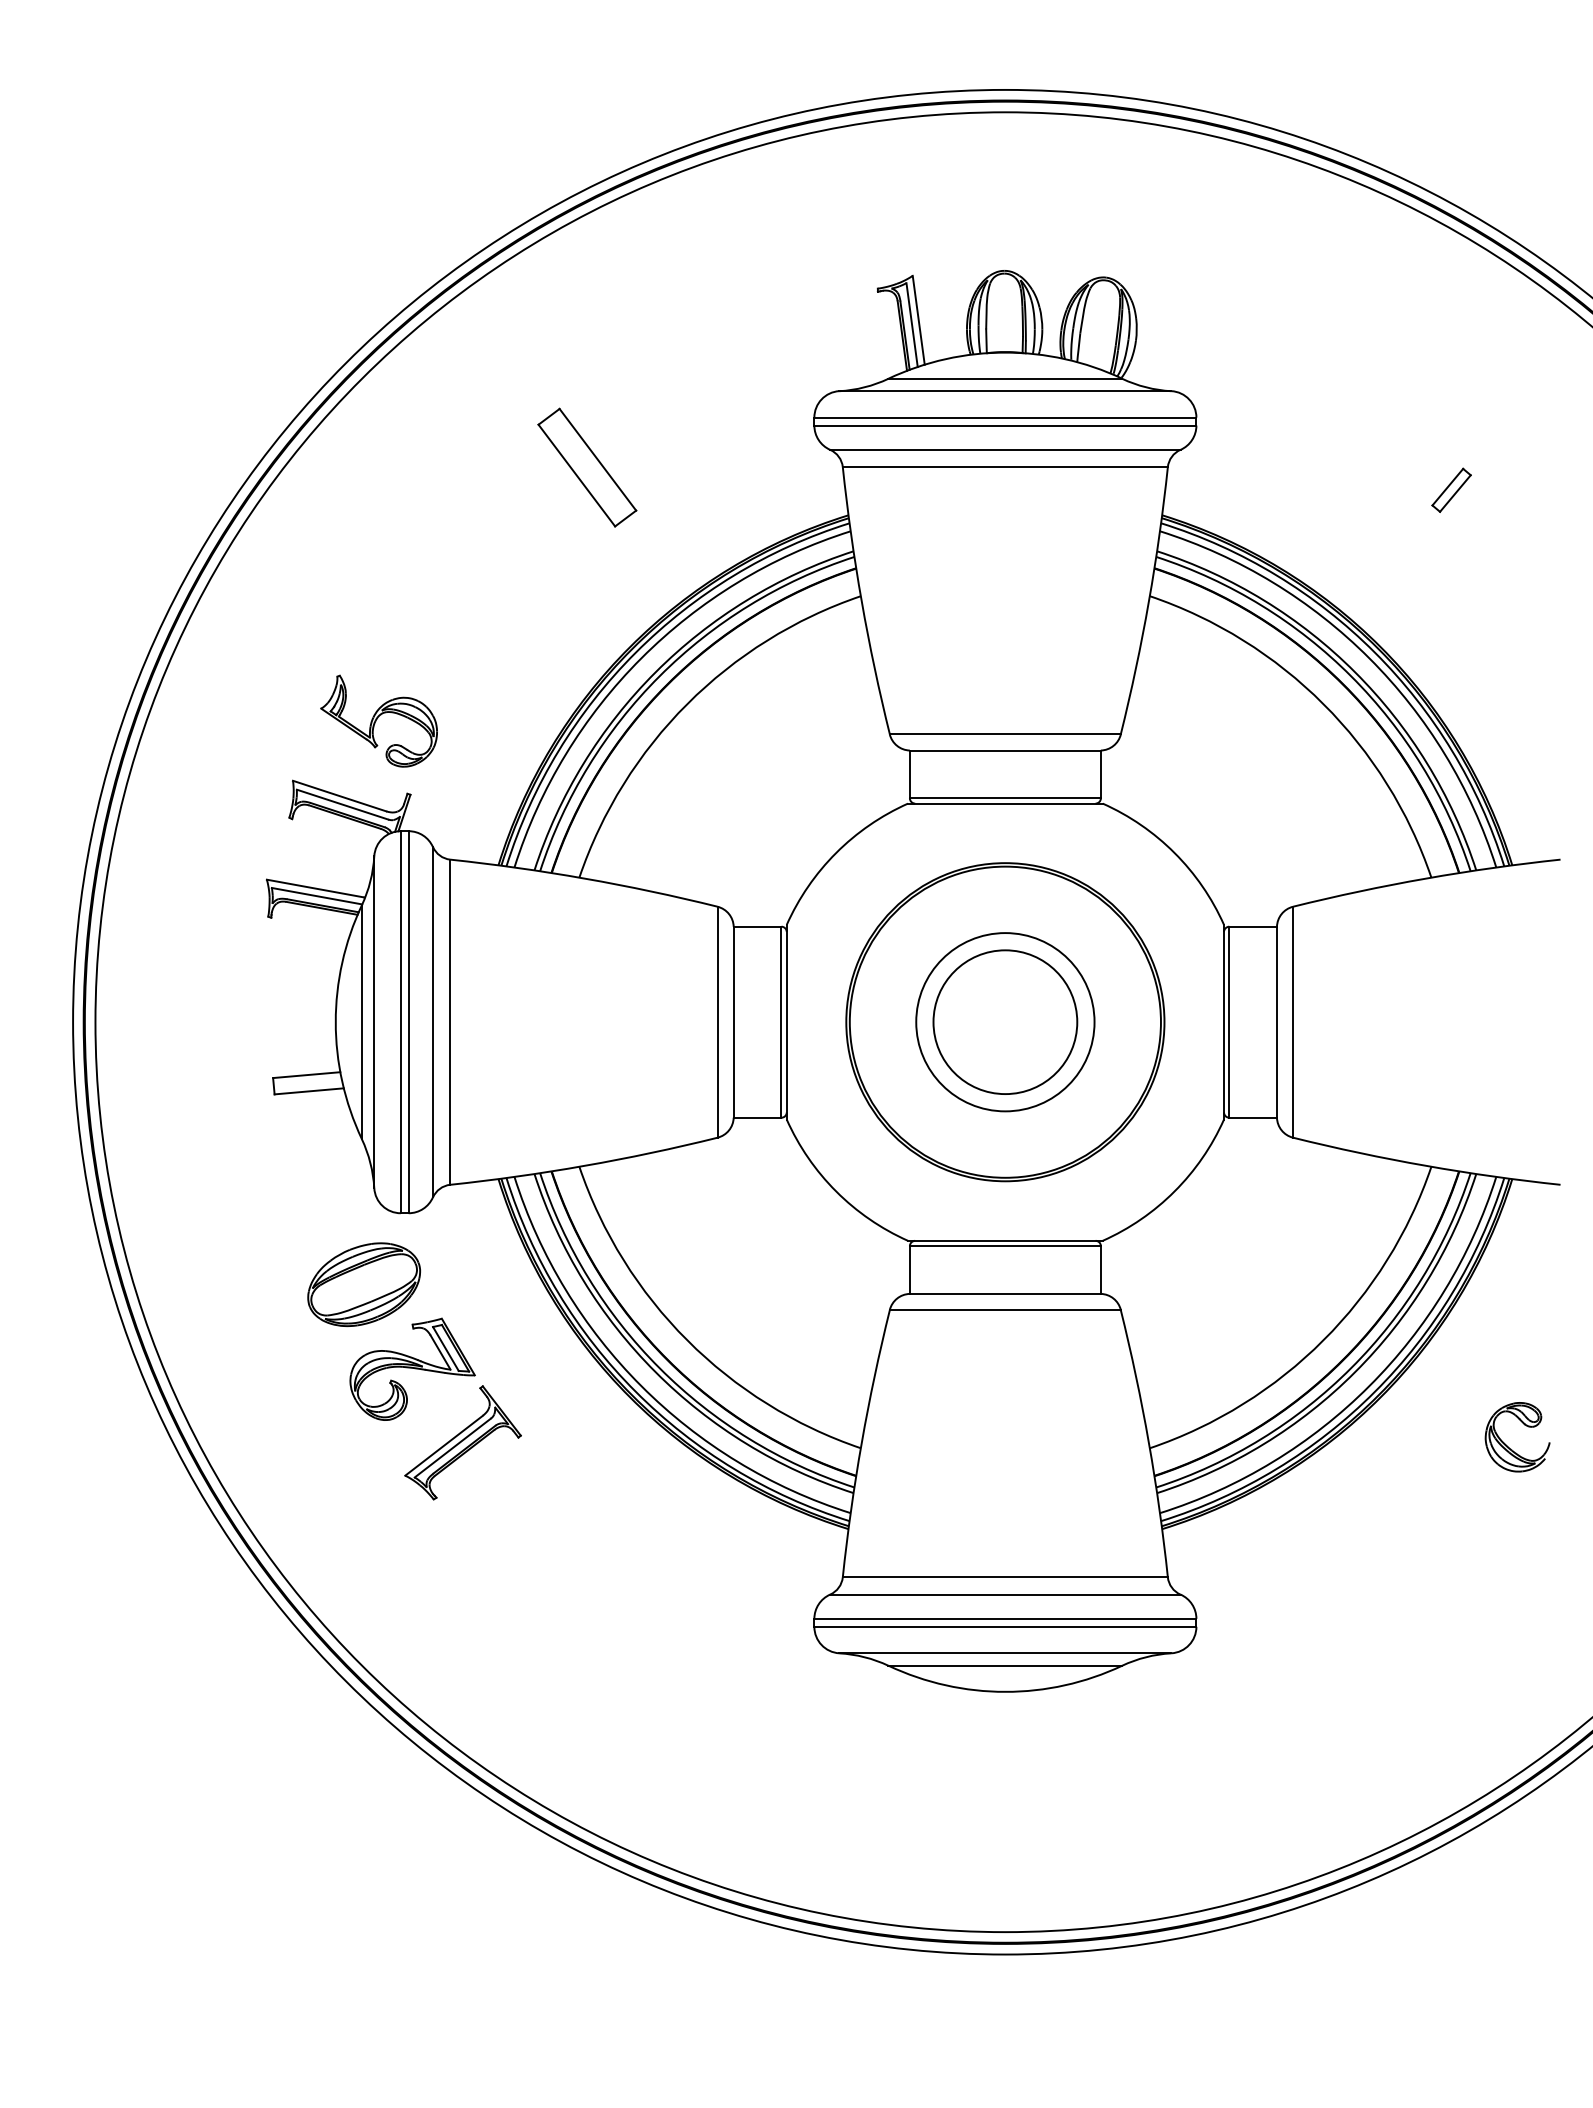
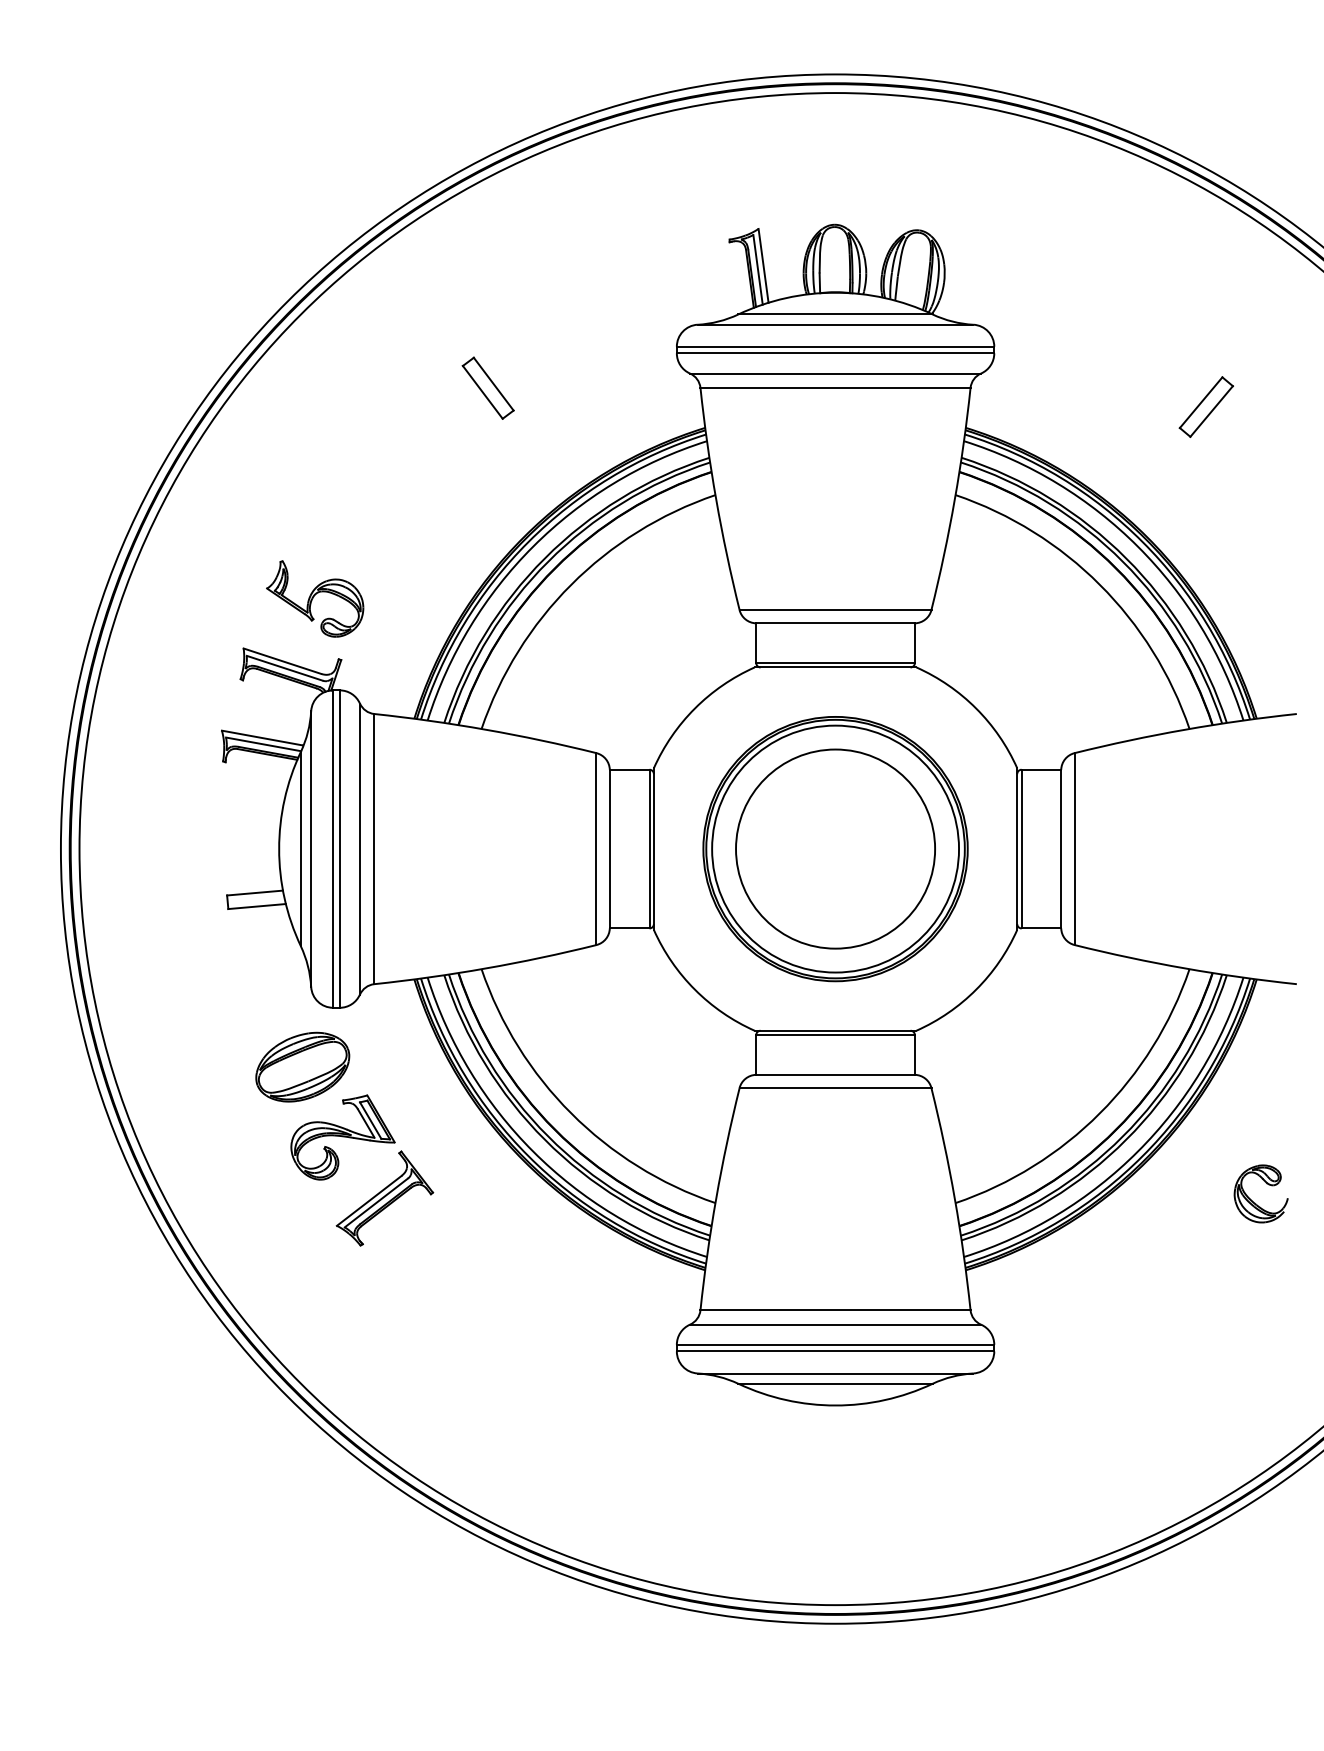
part: (587, 467) -> (488, 388), size x0.62
part: (1451, 490) -> (1206, 407), size x1.67
circle: (1004, 1021) -> (834, 848), size x1.67
circle: (1005, 1022) -> (835, 849), size x1.67

